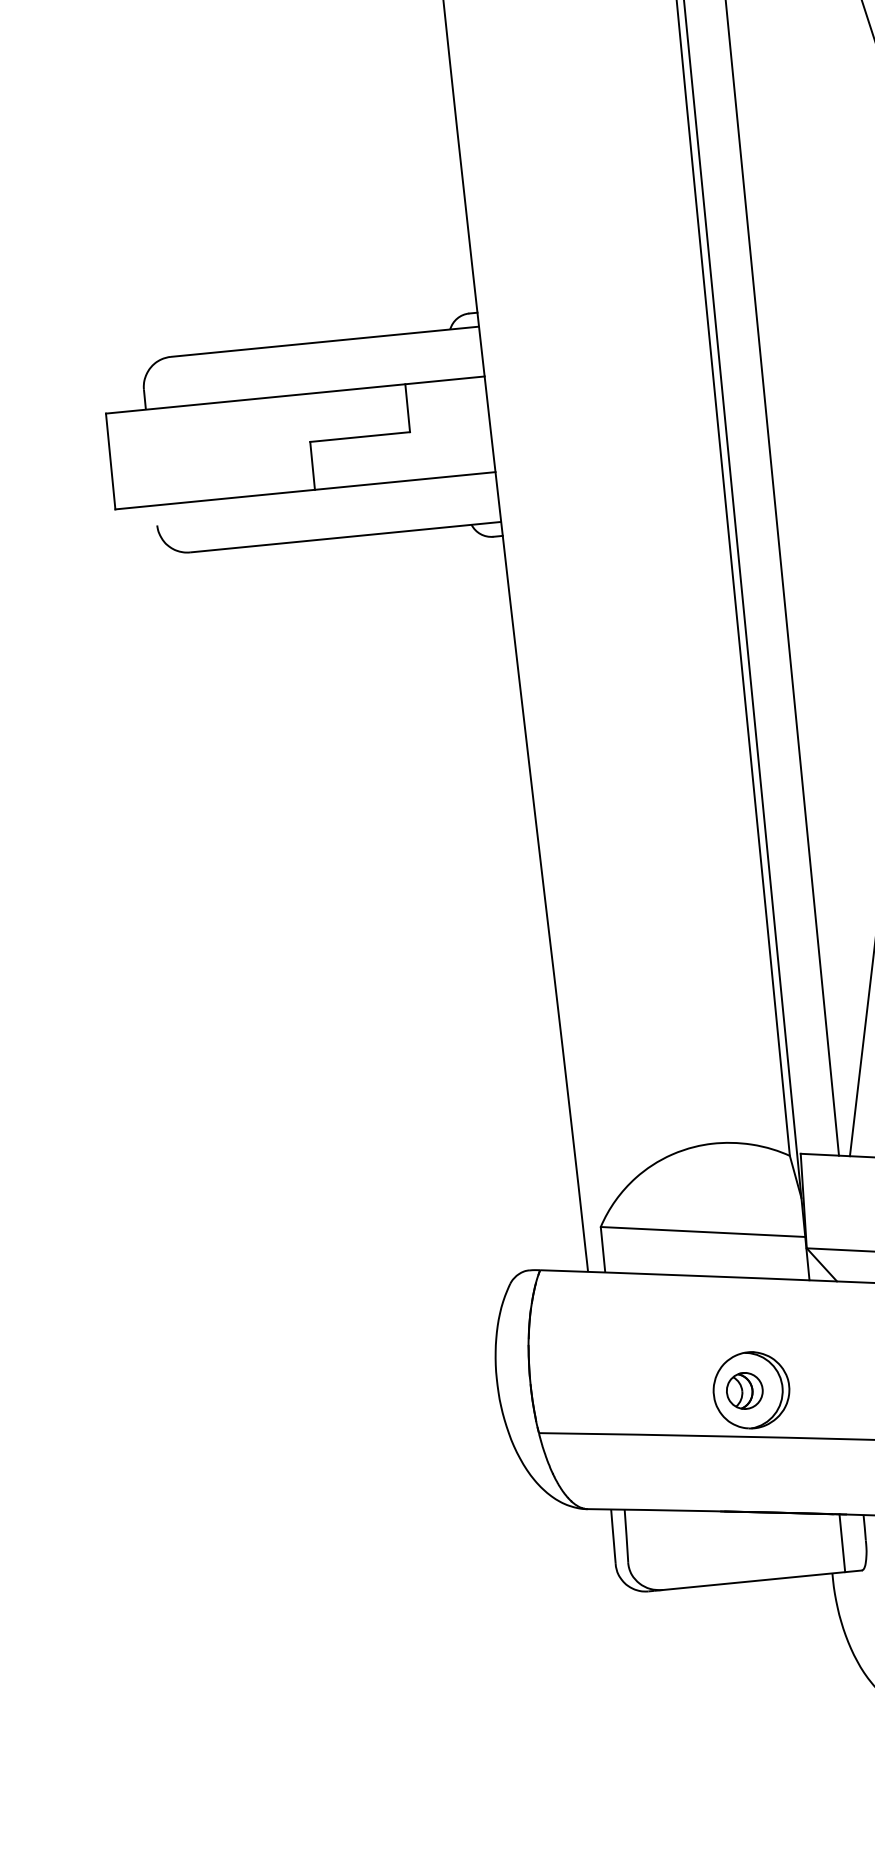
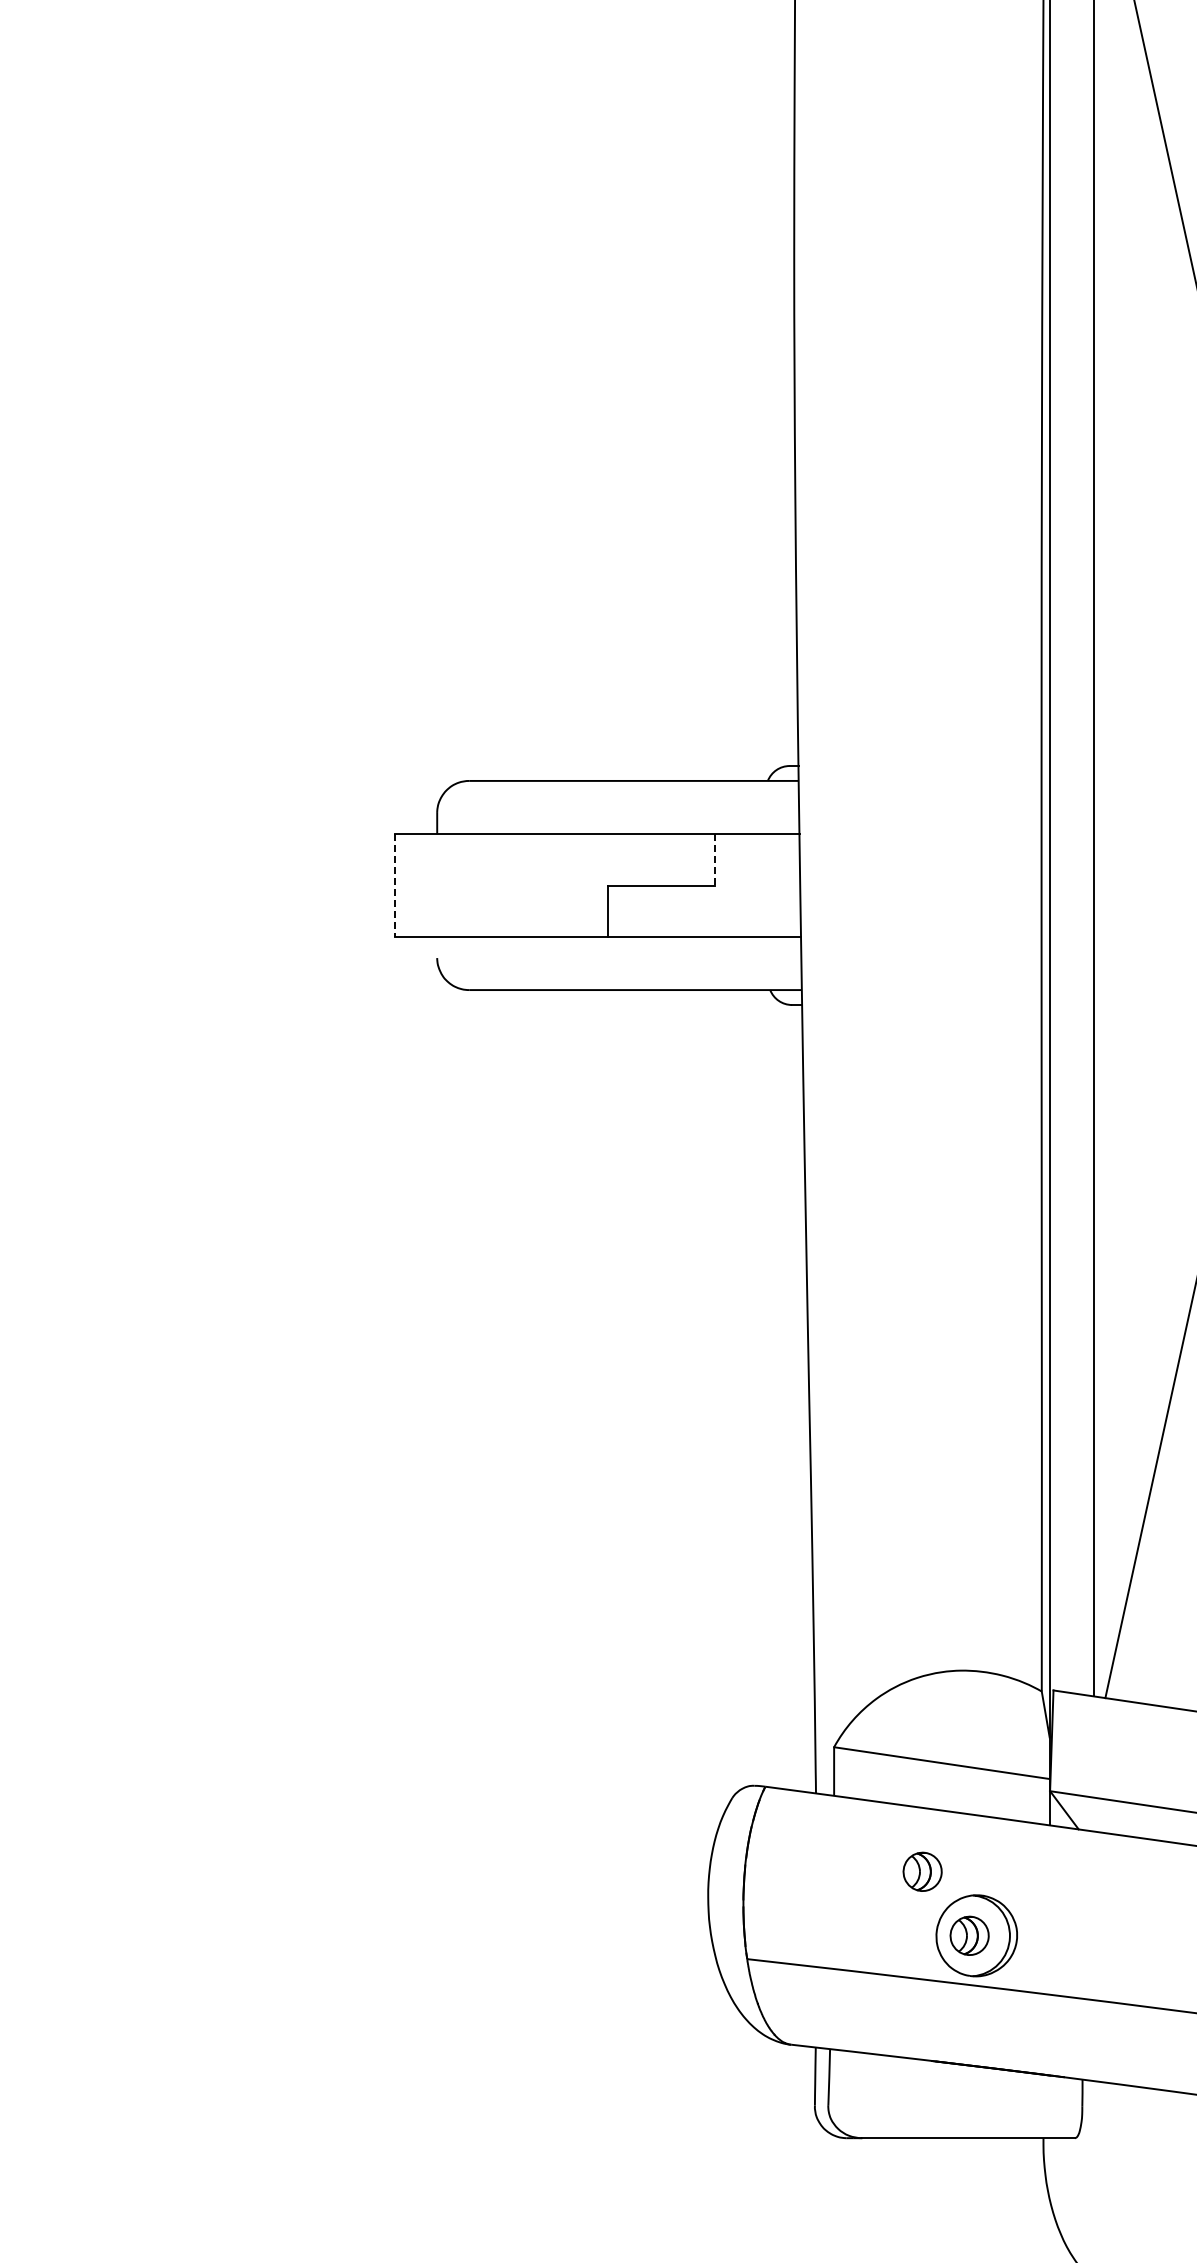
line: (407, 407) -> (714, 859), solid -> dashed
line: (110, 462) -> (394, 886), solid -> dashed
part: (694, 1335) -> (922, 1871), added
line: (842, 1543) -> (1057, 2107), removed

